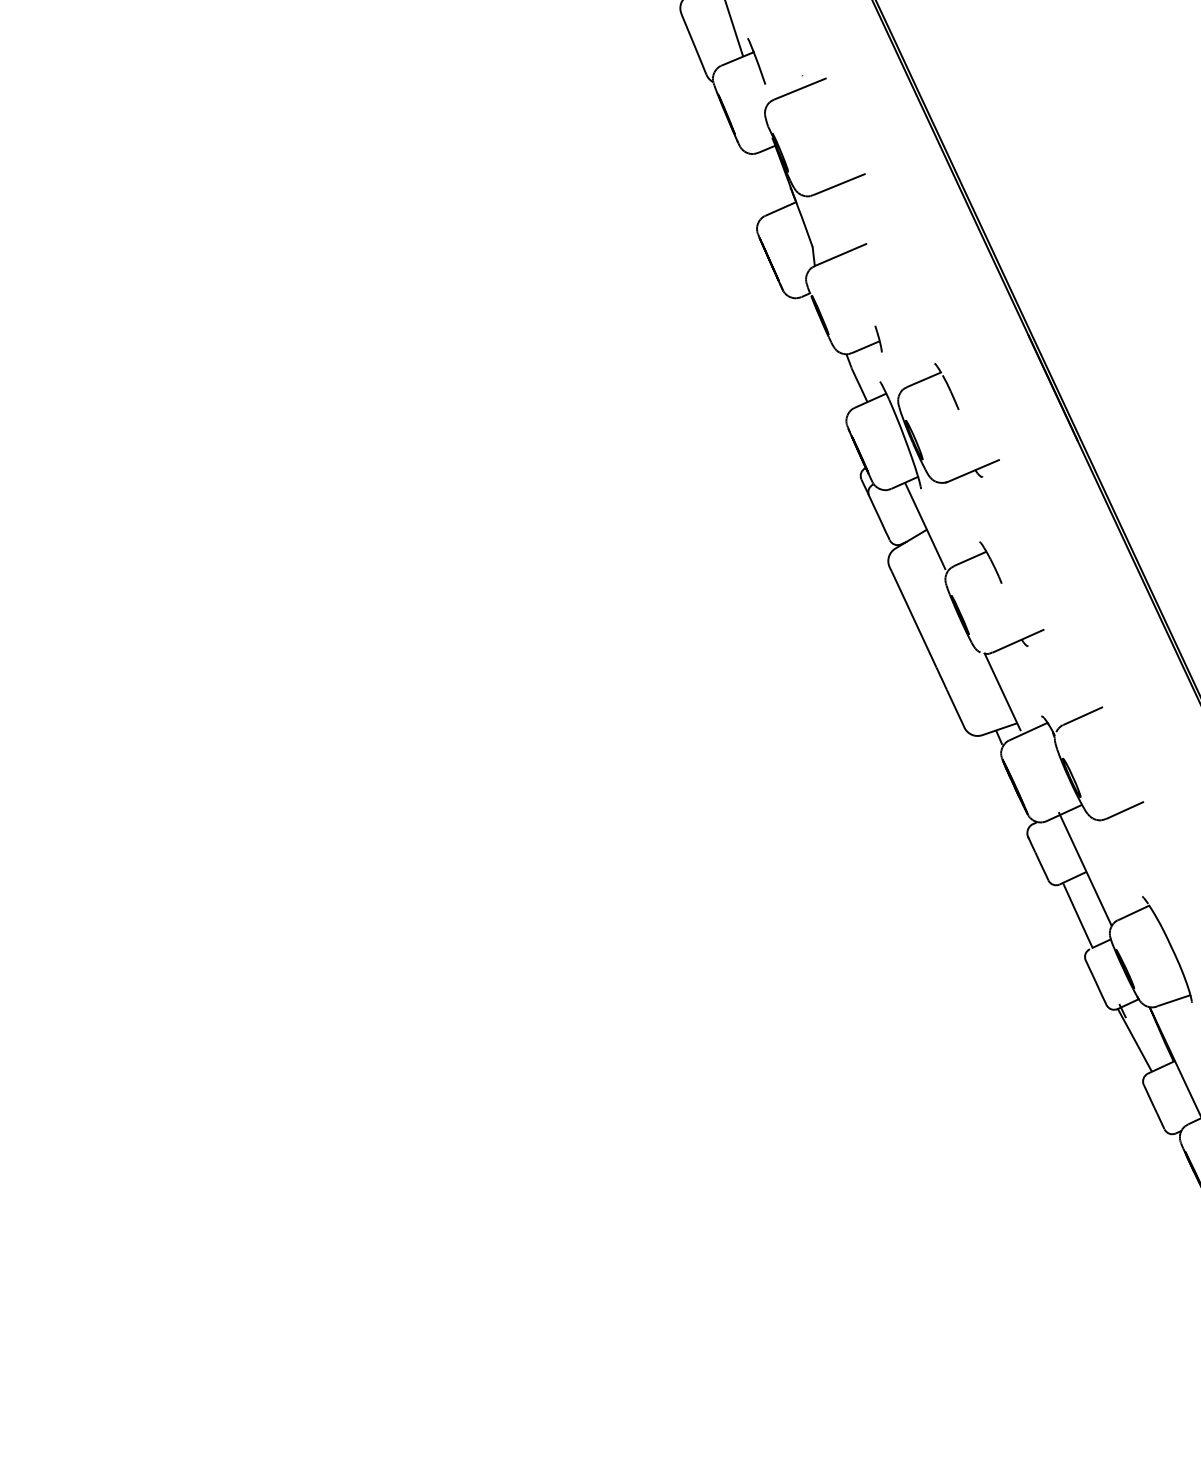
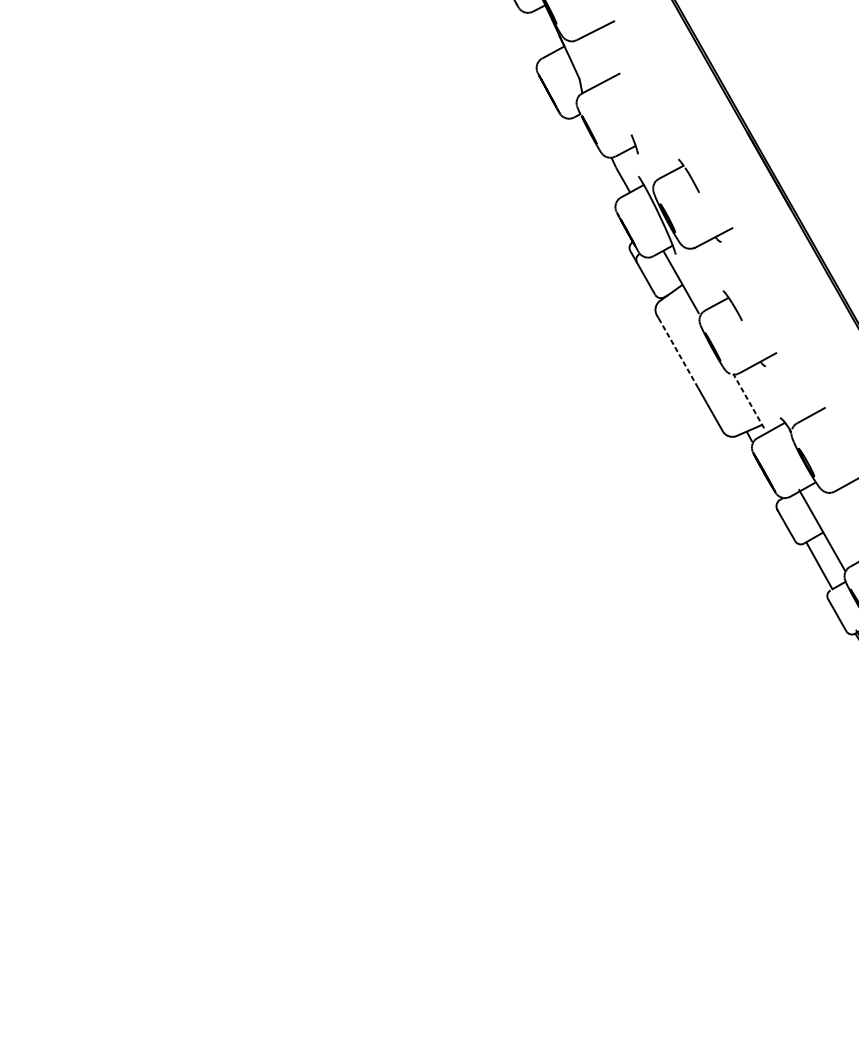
line: (914, 619) -> (678, 353), solid -> dashed
line: (1000, 688) -> (747, 399), solid -> dashed

